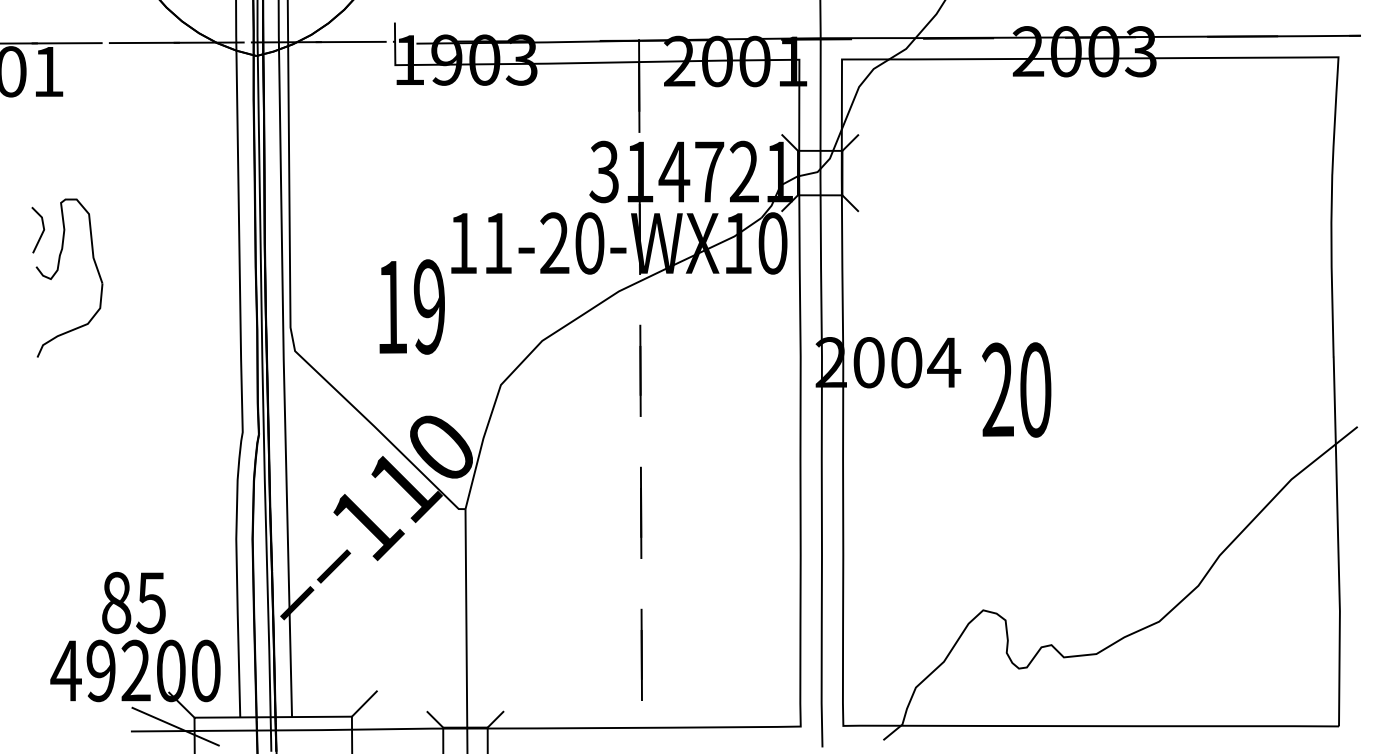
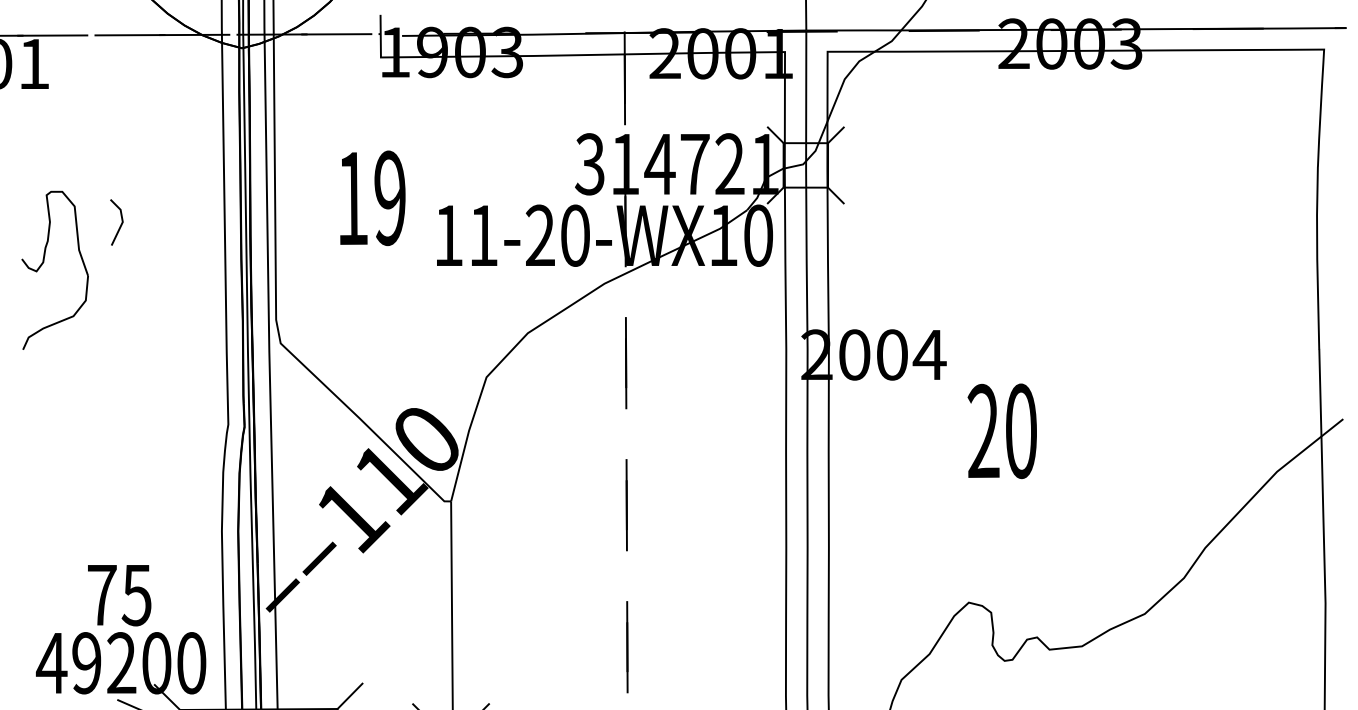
line: (42, 230) -> (121, 222), moved
text: (411, 306) -> (372, 197), moved
text: (1016, 389) -> (1002, 430), moved
text: (116, 602) -> (102, 594), 85 -> 75

